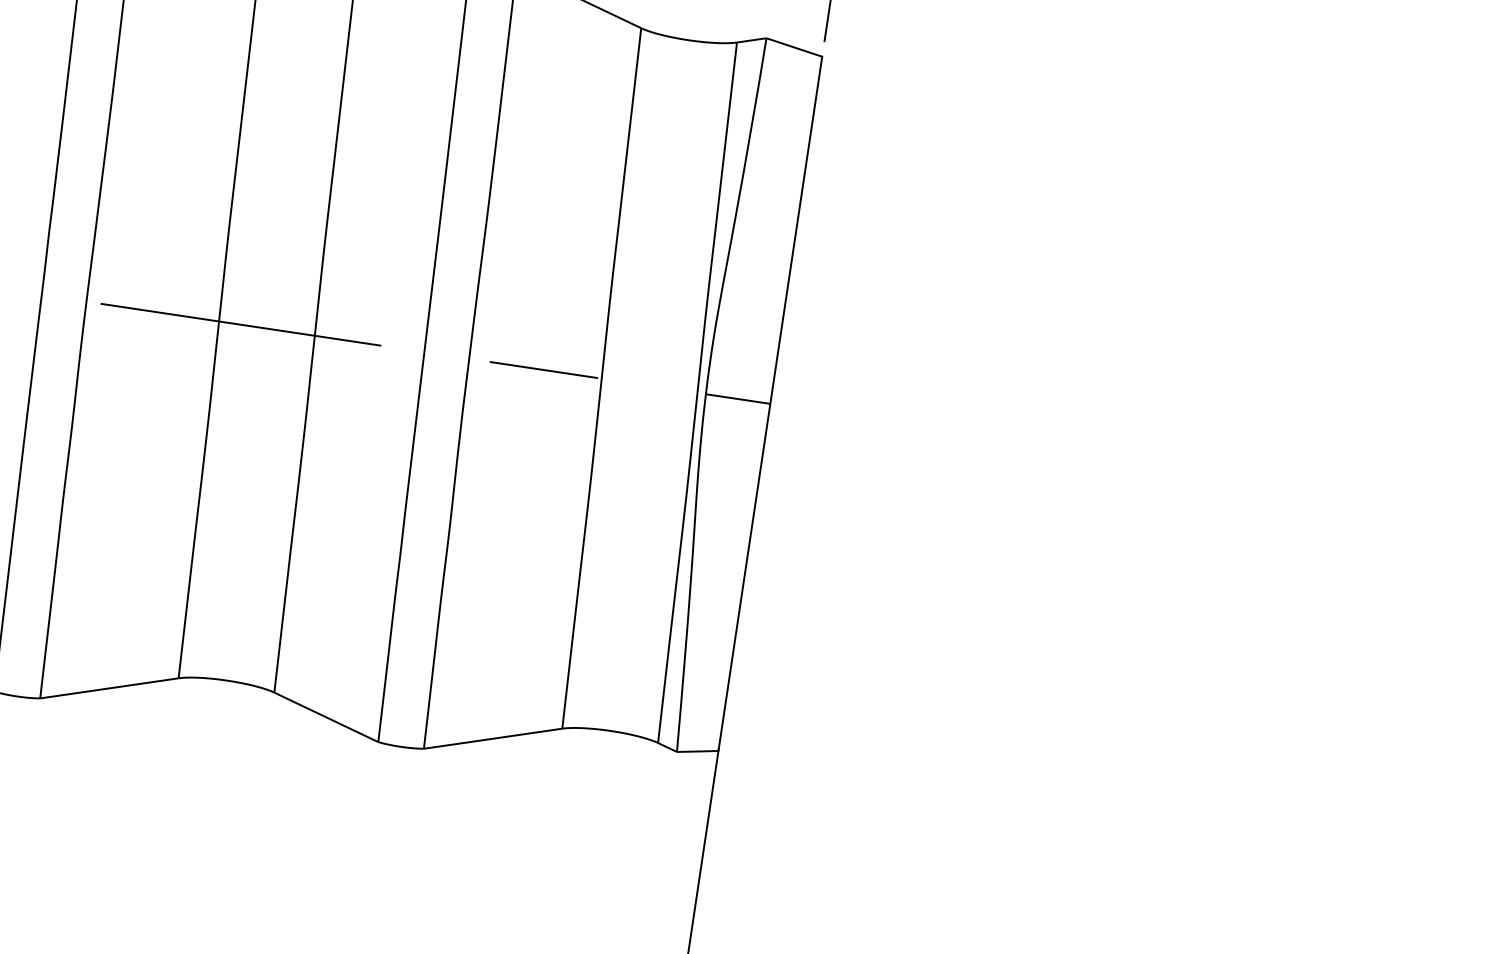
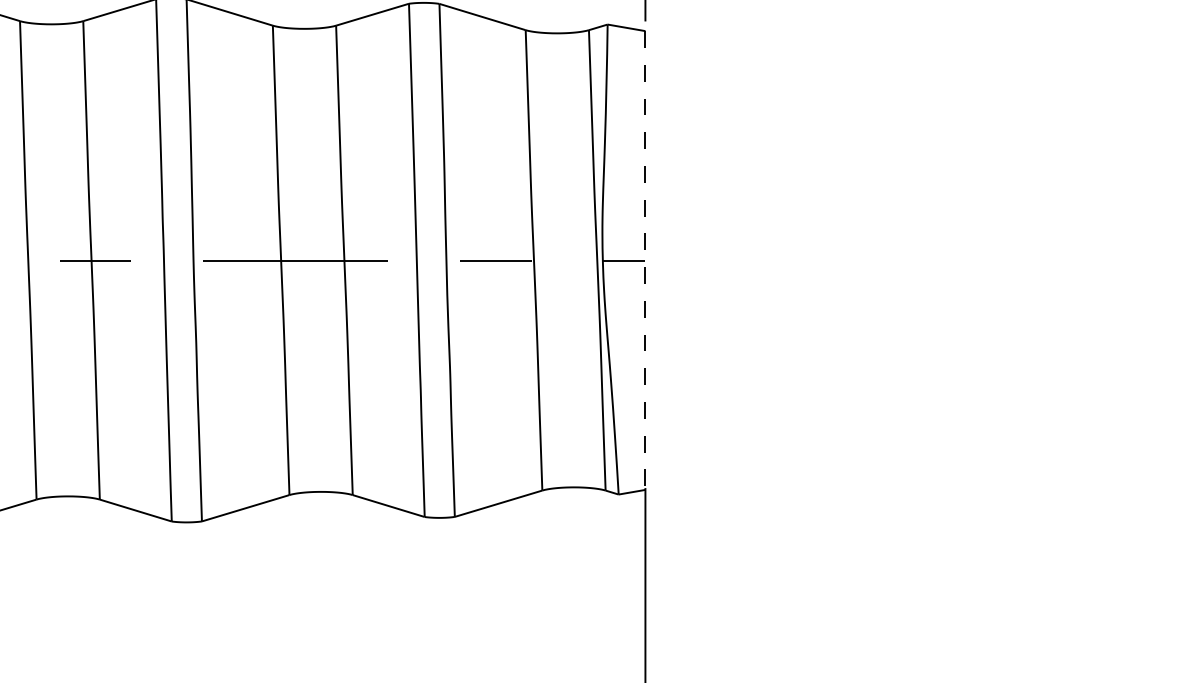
line: (770, 405) -> (645, 261), solid -> dashed

